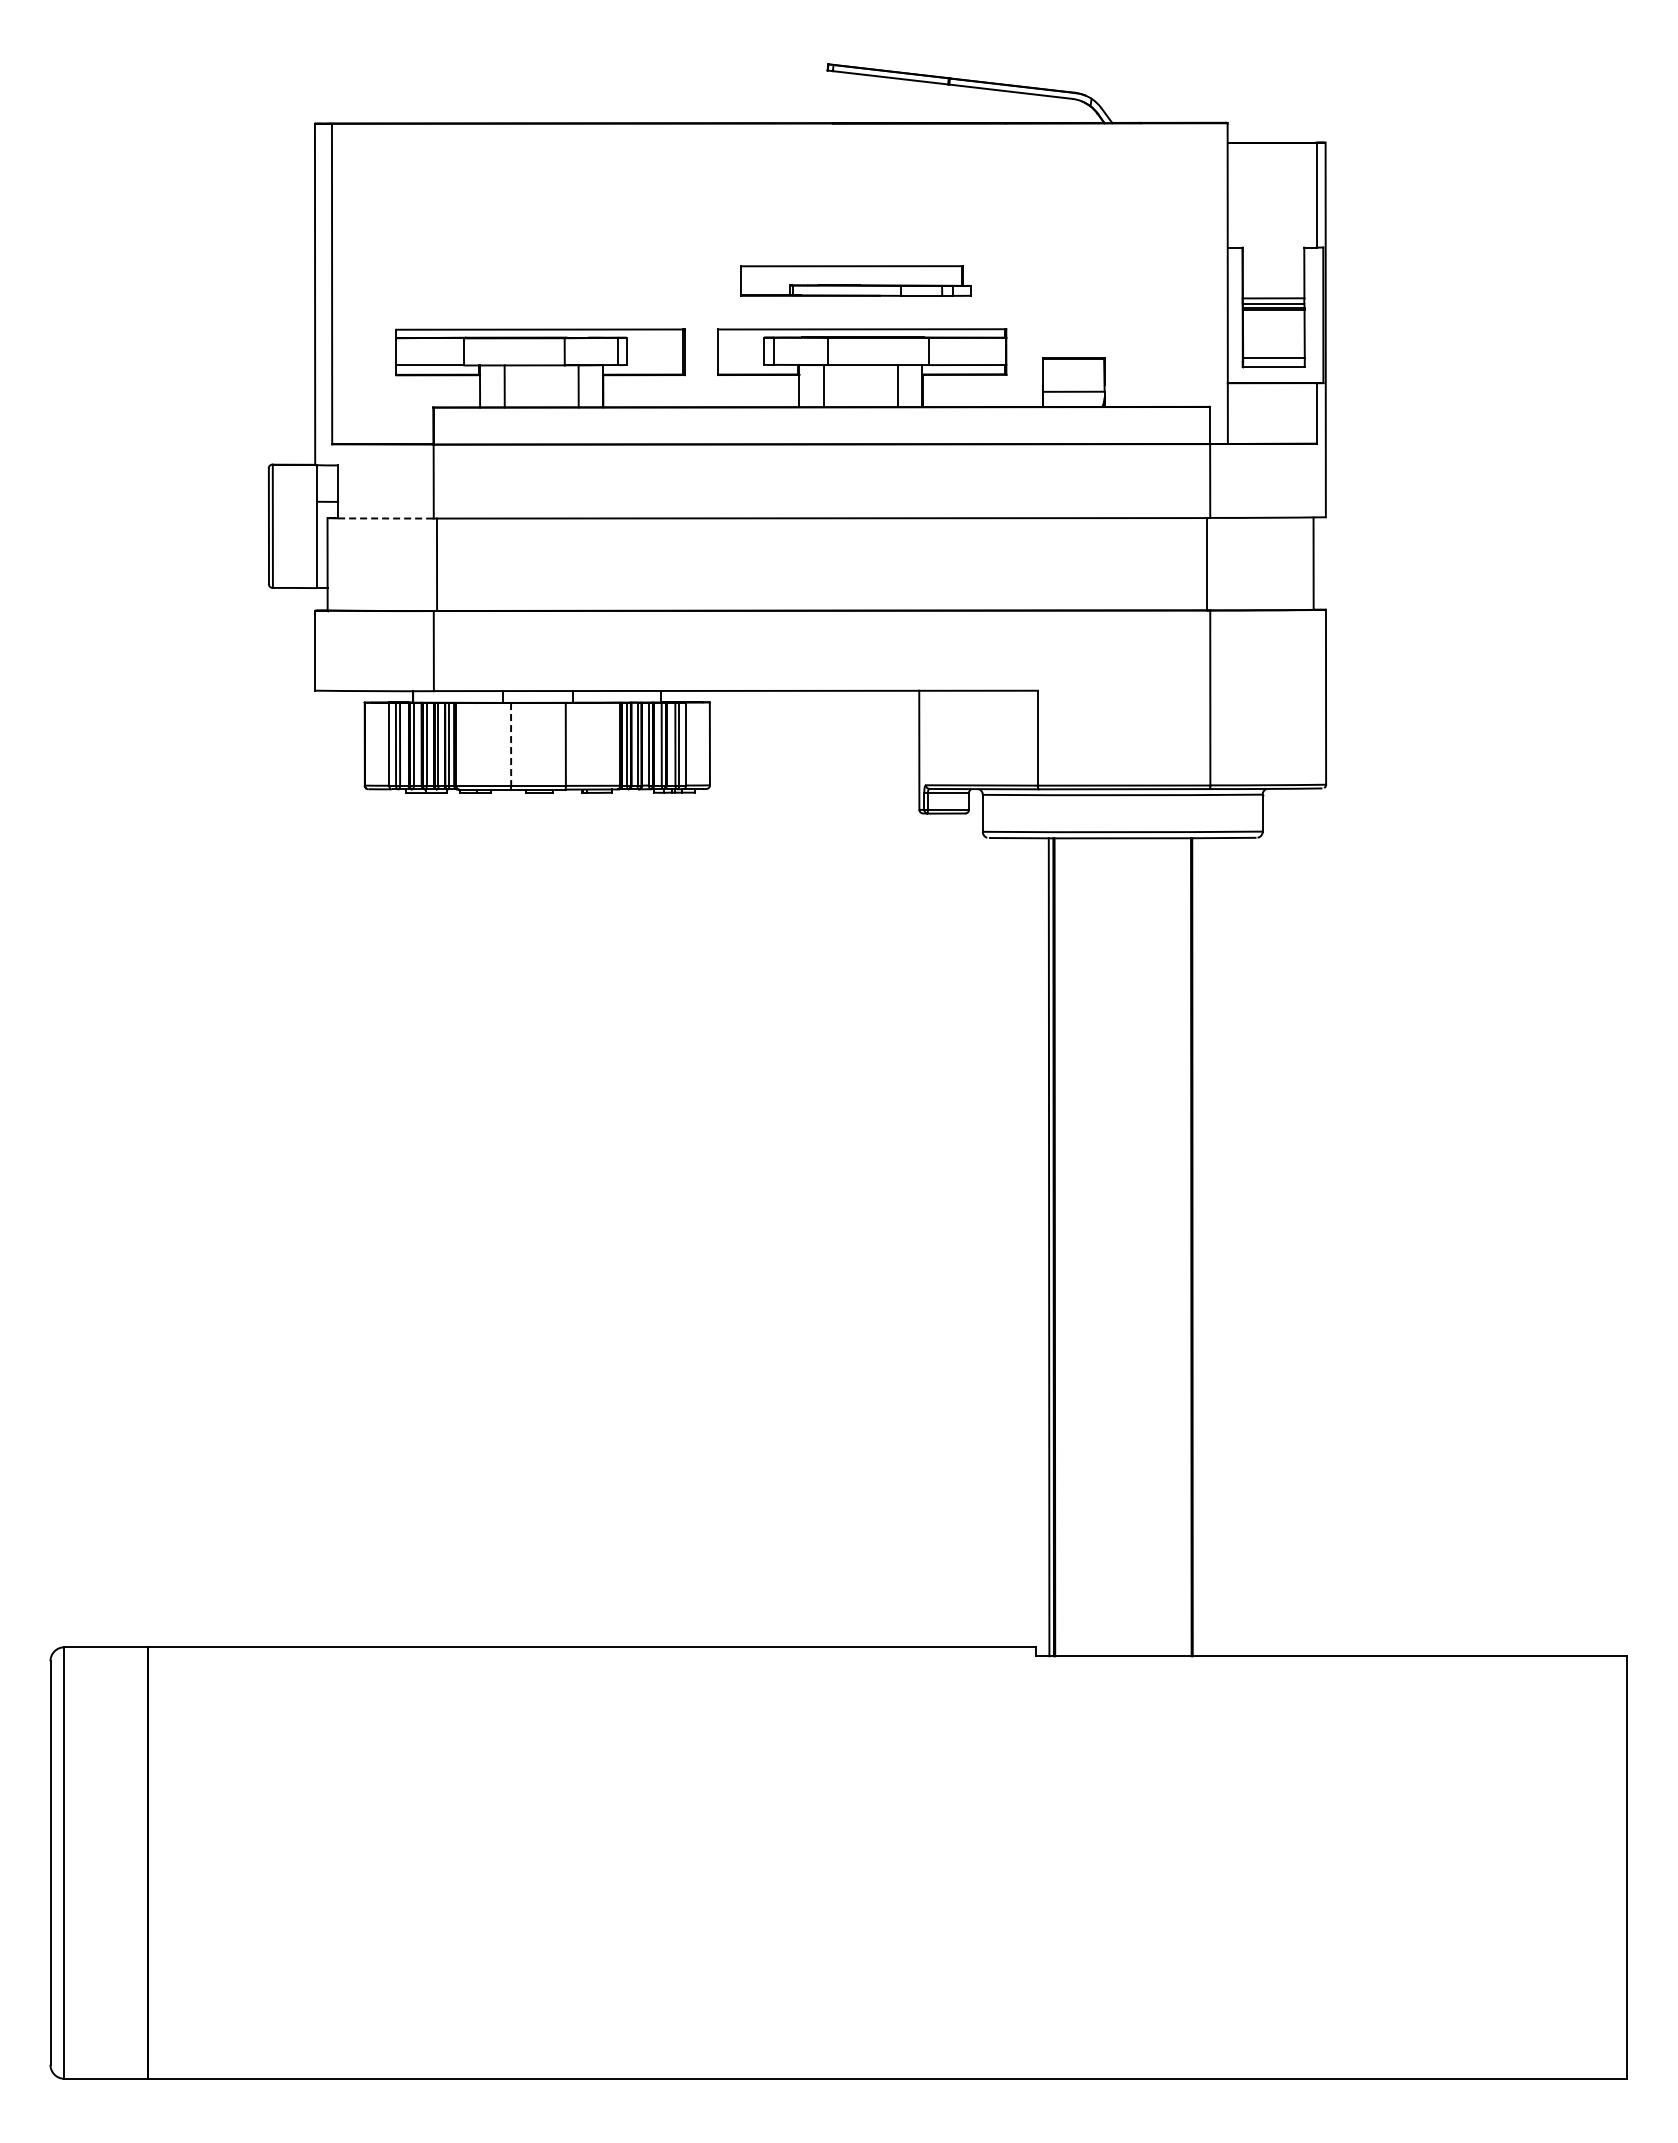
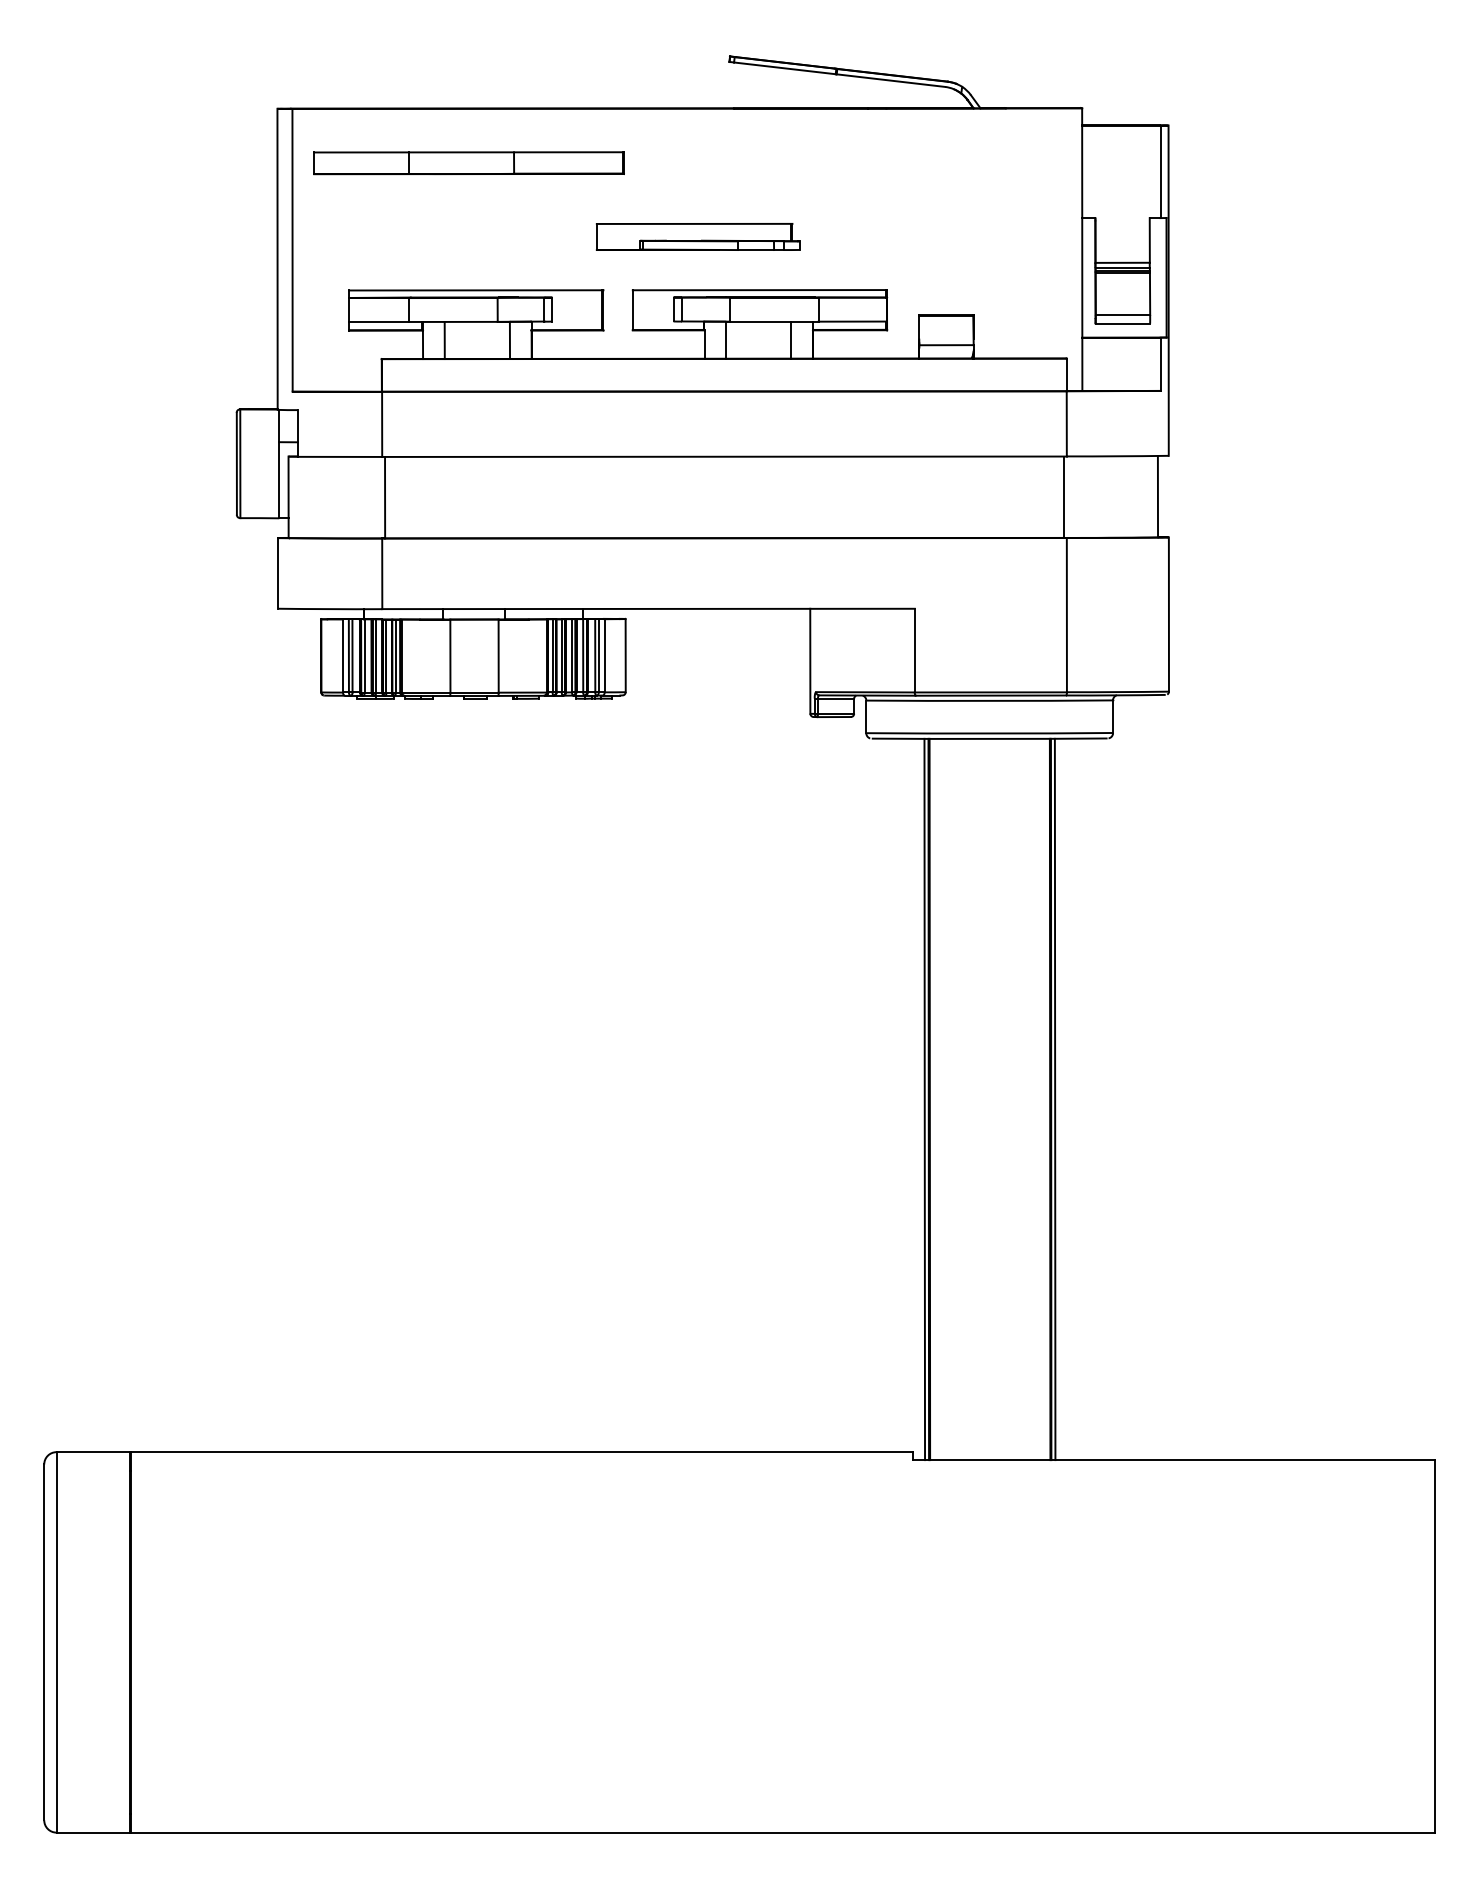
part: (531, 185) -> (468, 163), added
part: (855, 280) -> (697, 236), moved
line: (385, 518) -> (339, 456), dashed -> solid
line: (511, 744) -> (450, 656), dashed -> solid
line: (1196, 1247) -> (1054, 1099), added

